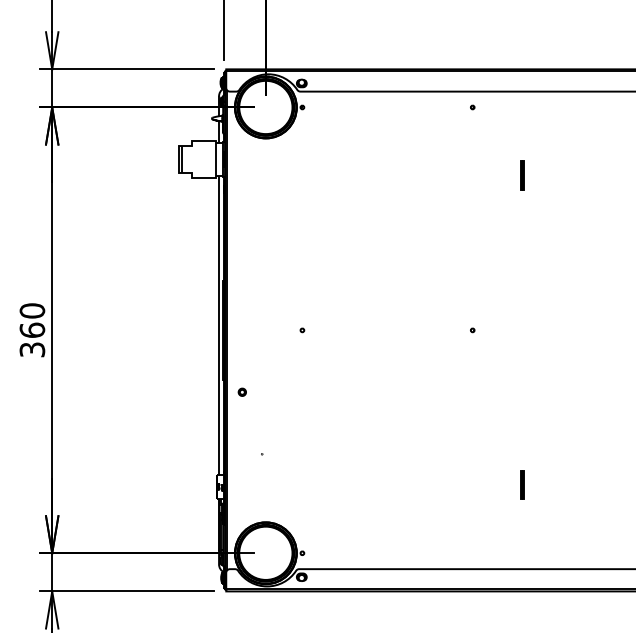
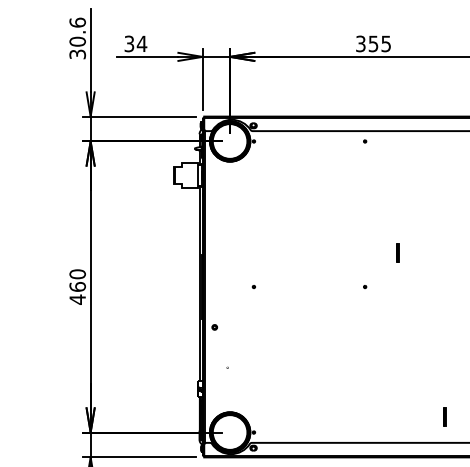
line: (522, 174) -> (397, 252), moved
text: (32, 349) -> (77, 299), 360 -> 460
line: (522, 484) -> (444, 416), moved

